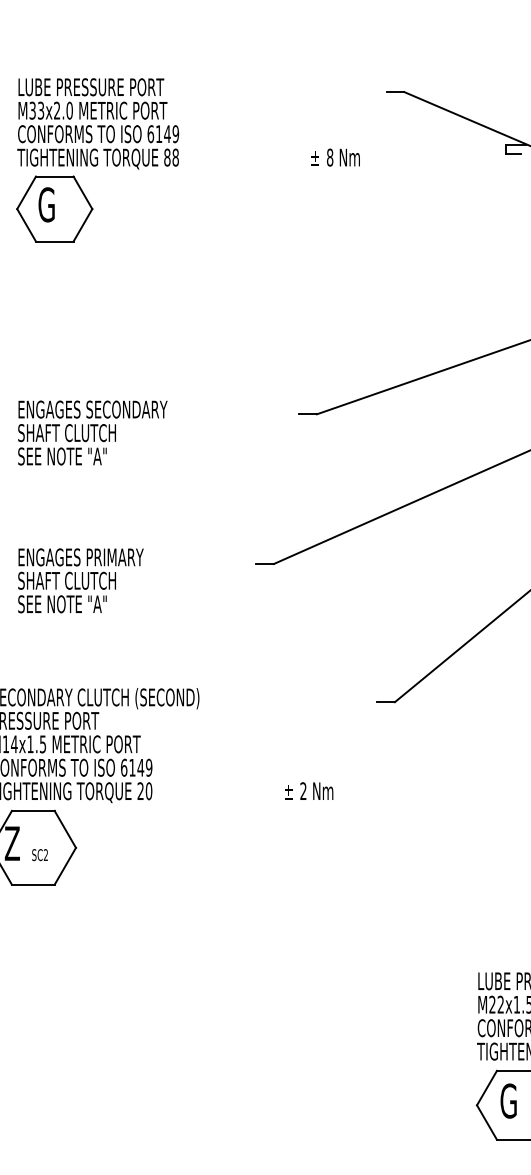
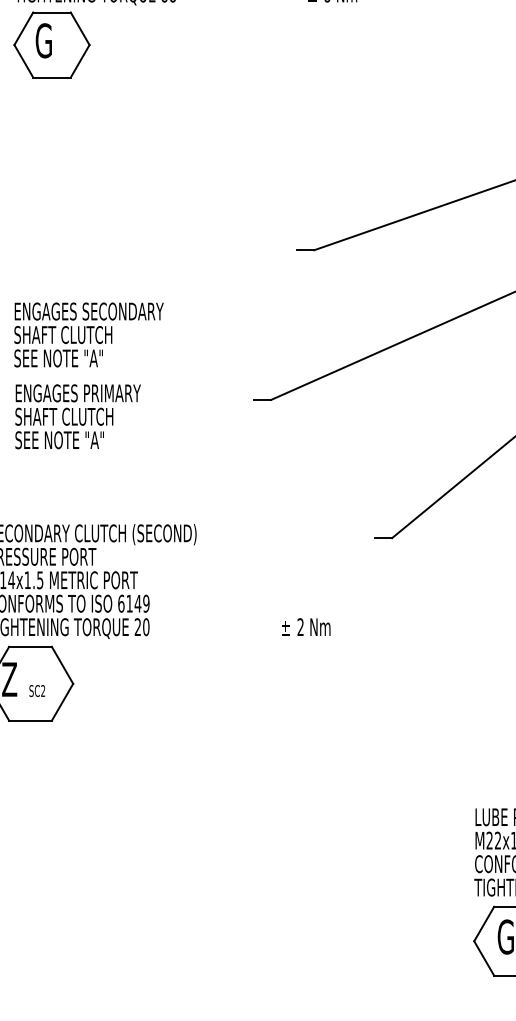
text: (92, 432) -> (88, 334), moved

